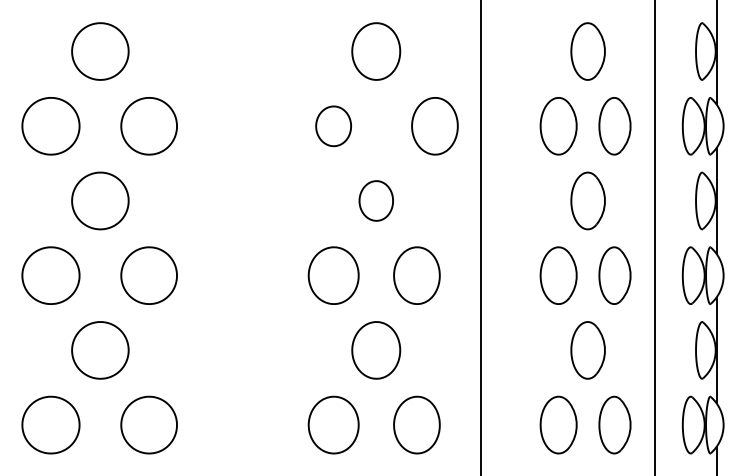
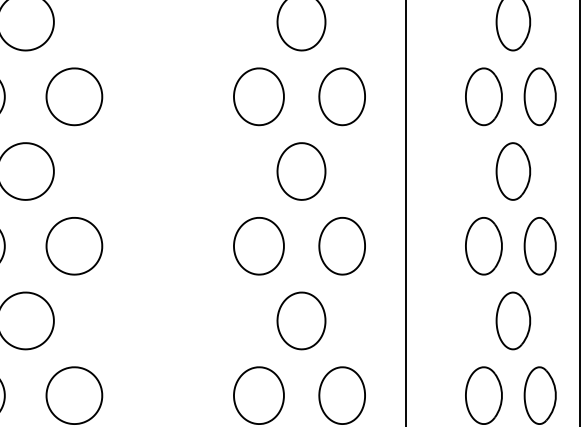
part: (333, 126) -> (258, 97), size x1.43
part: (434, 126) -> (341, 97), moved
part: (376, 200) -> (301, 171), size x1.43

